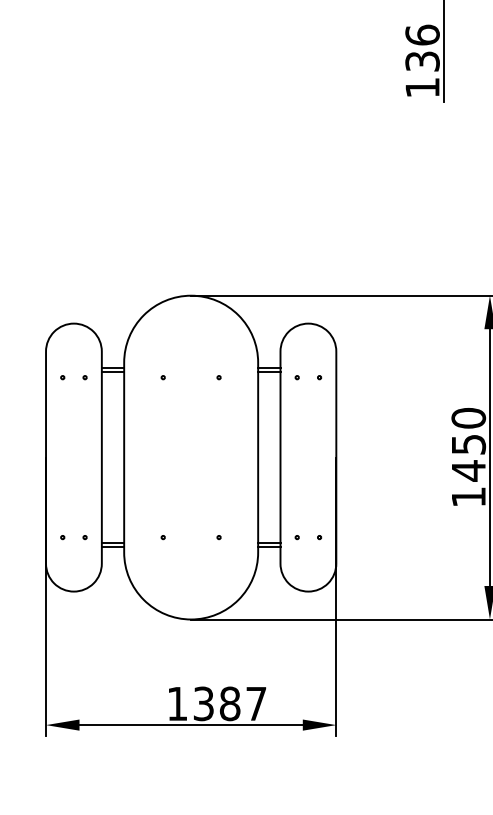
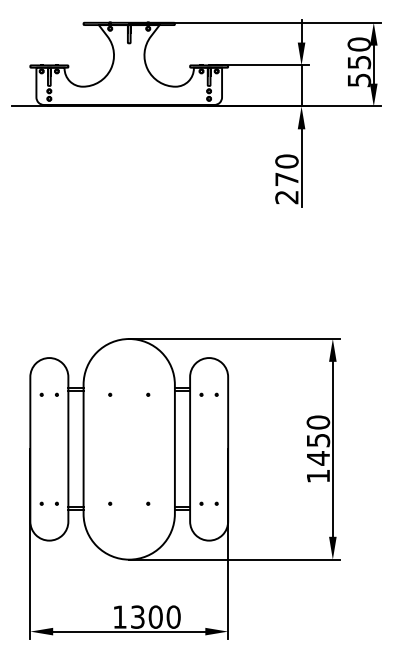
text: (421, 61) -> (286, 179), 136 -> 270
text: (242, 702) -> (164, 616), 1387 -> 1300

